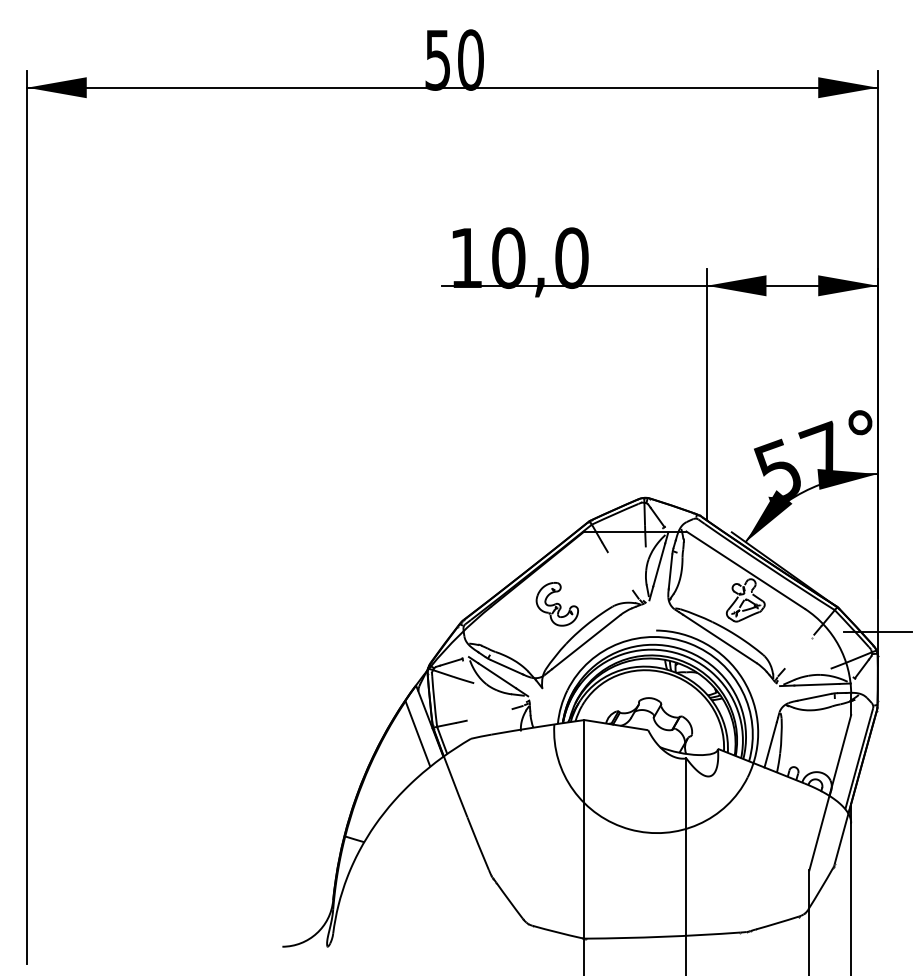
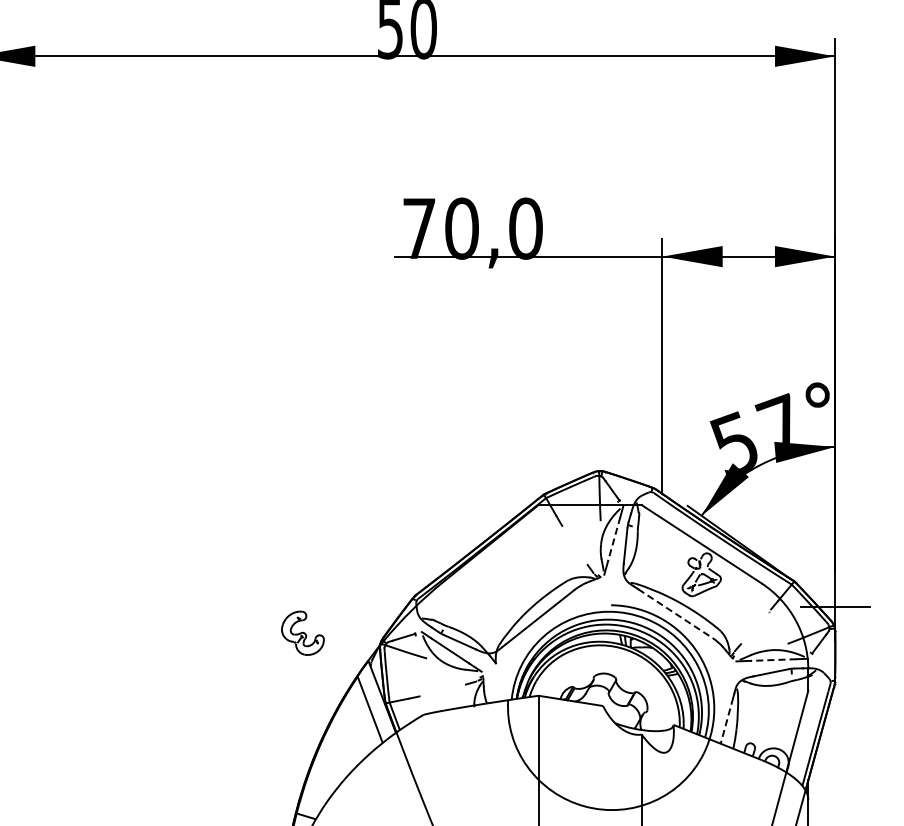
text: (466, 257) -> (419, 228), 10,0 -> 70,0
line: (659, 565) -> (614, 539), solid -> dashed
part: (556, 604) -> (302, 633), moved
line: (719, 638) -> (675, 613), solid -> dashed
line: (816, 684) -> (773, 659), solid -> dashed
line: (770, 744) -> (726, 720), solid -> dashed

